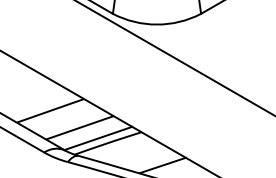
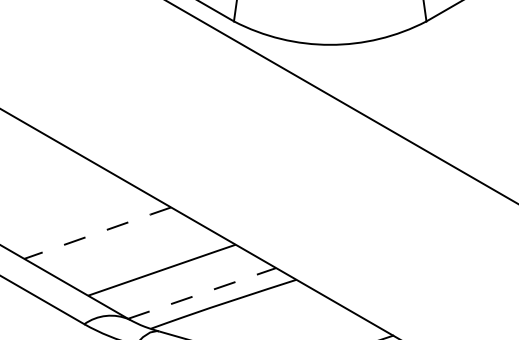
line: (51, 110) -> (99, 232), solid -> dashed
line: (98, 138) -> (202, 293), solid -> dashed

